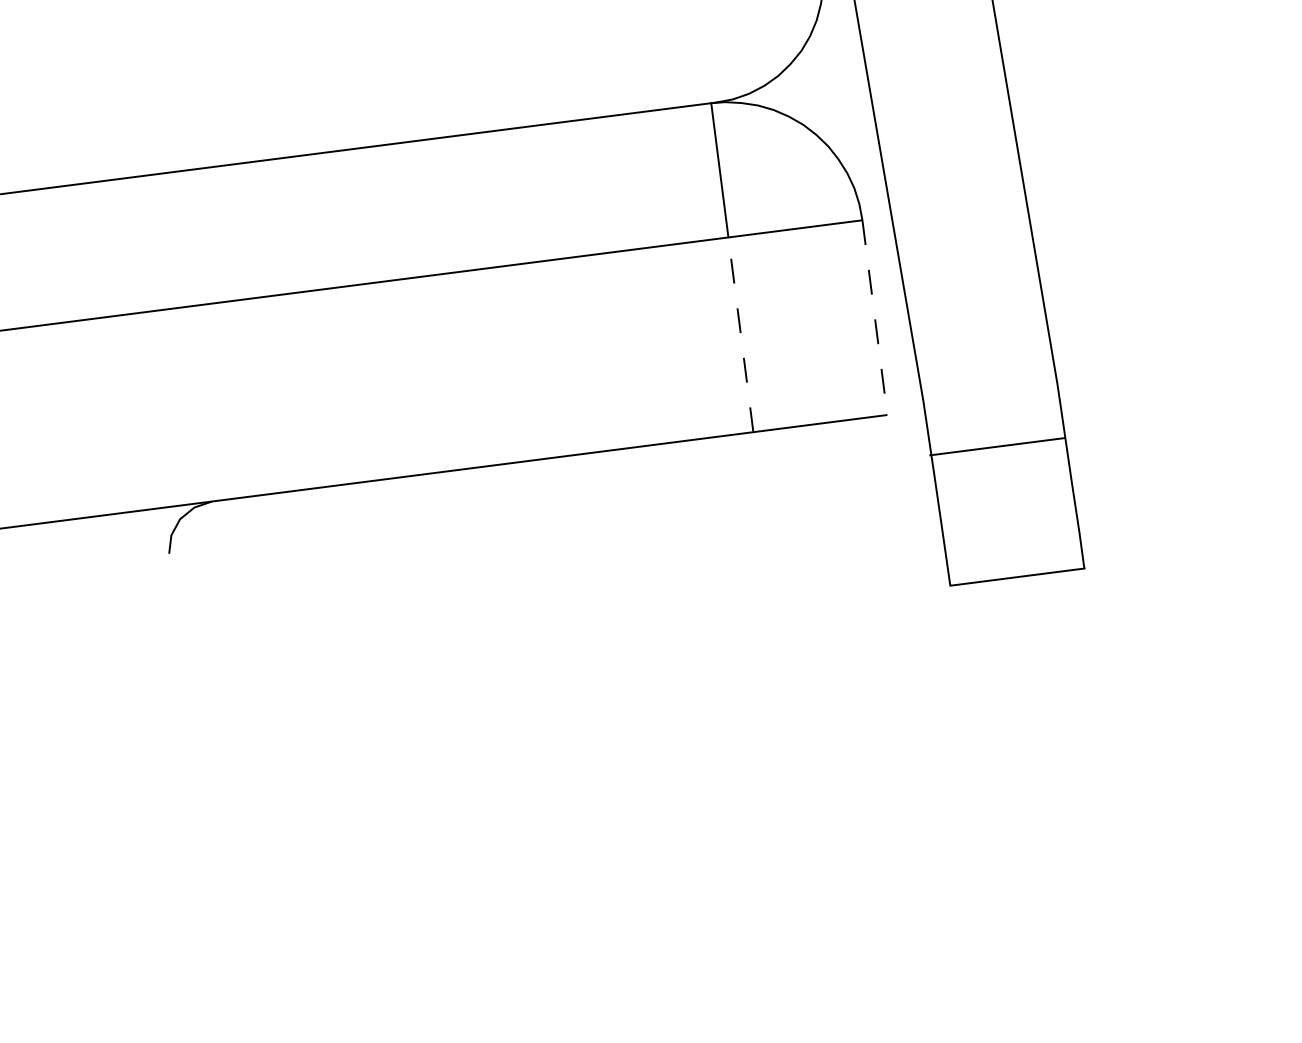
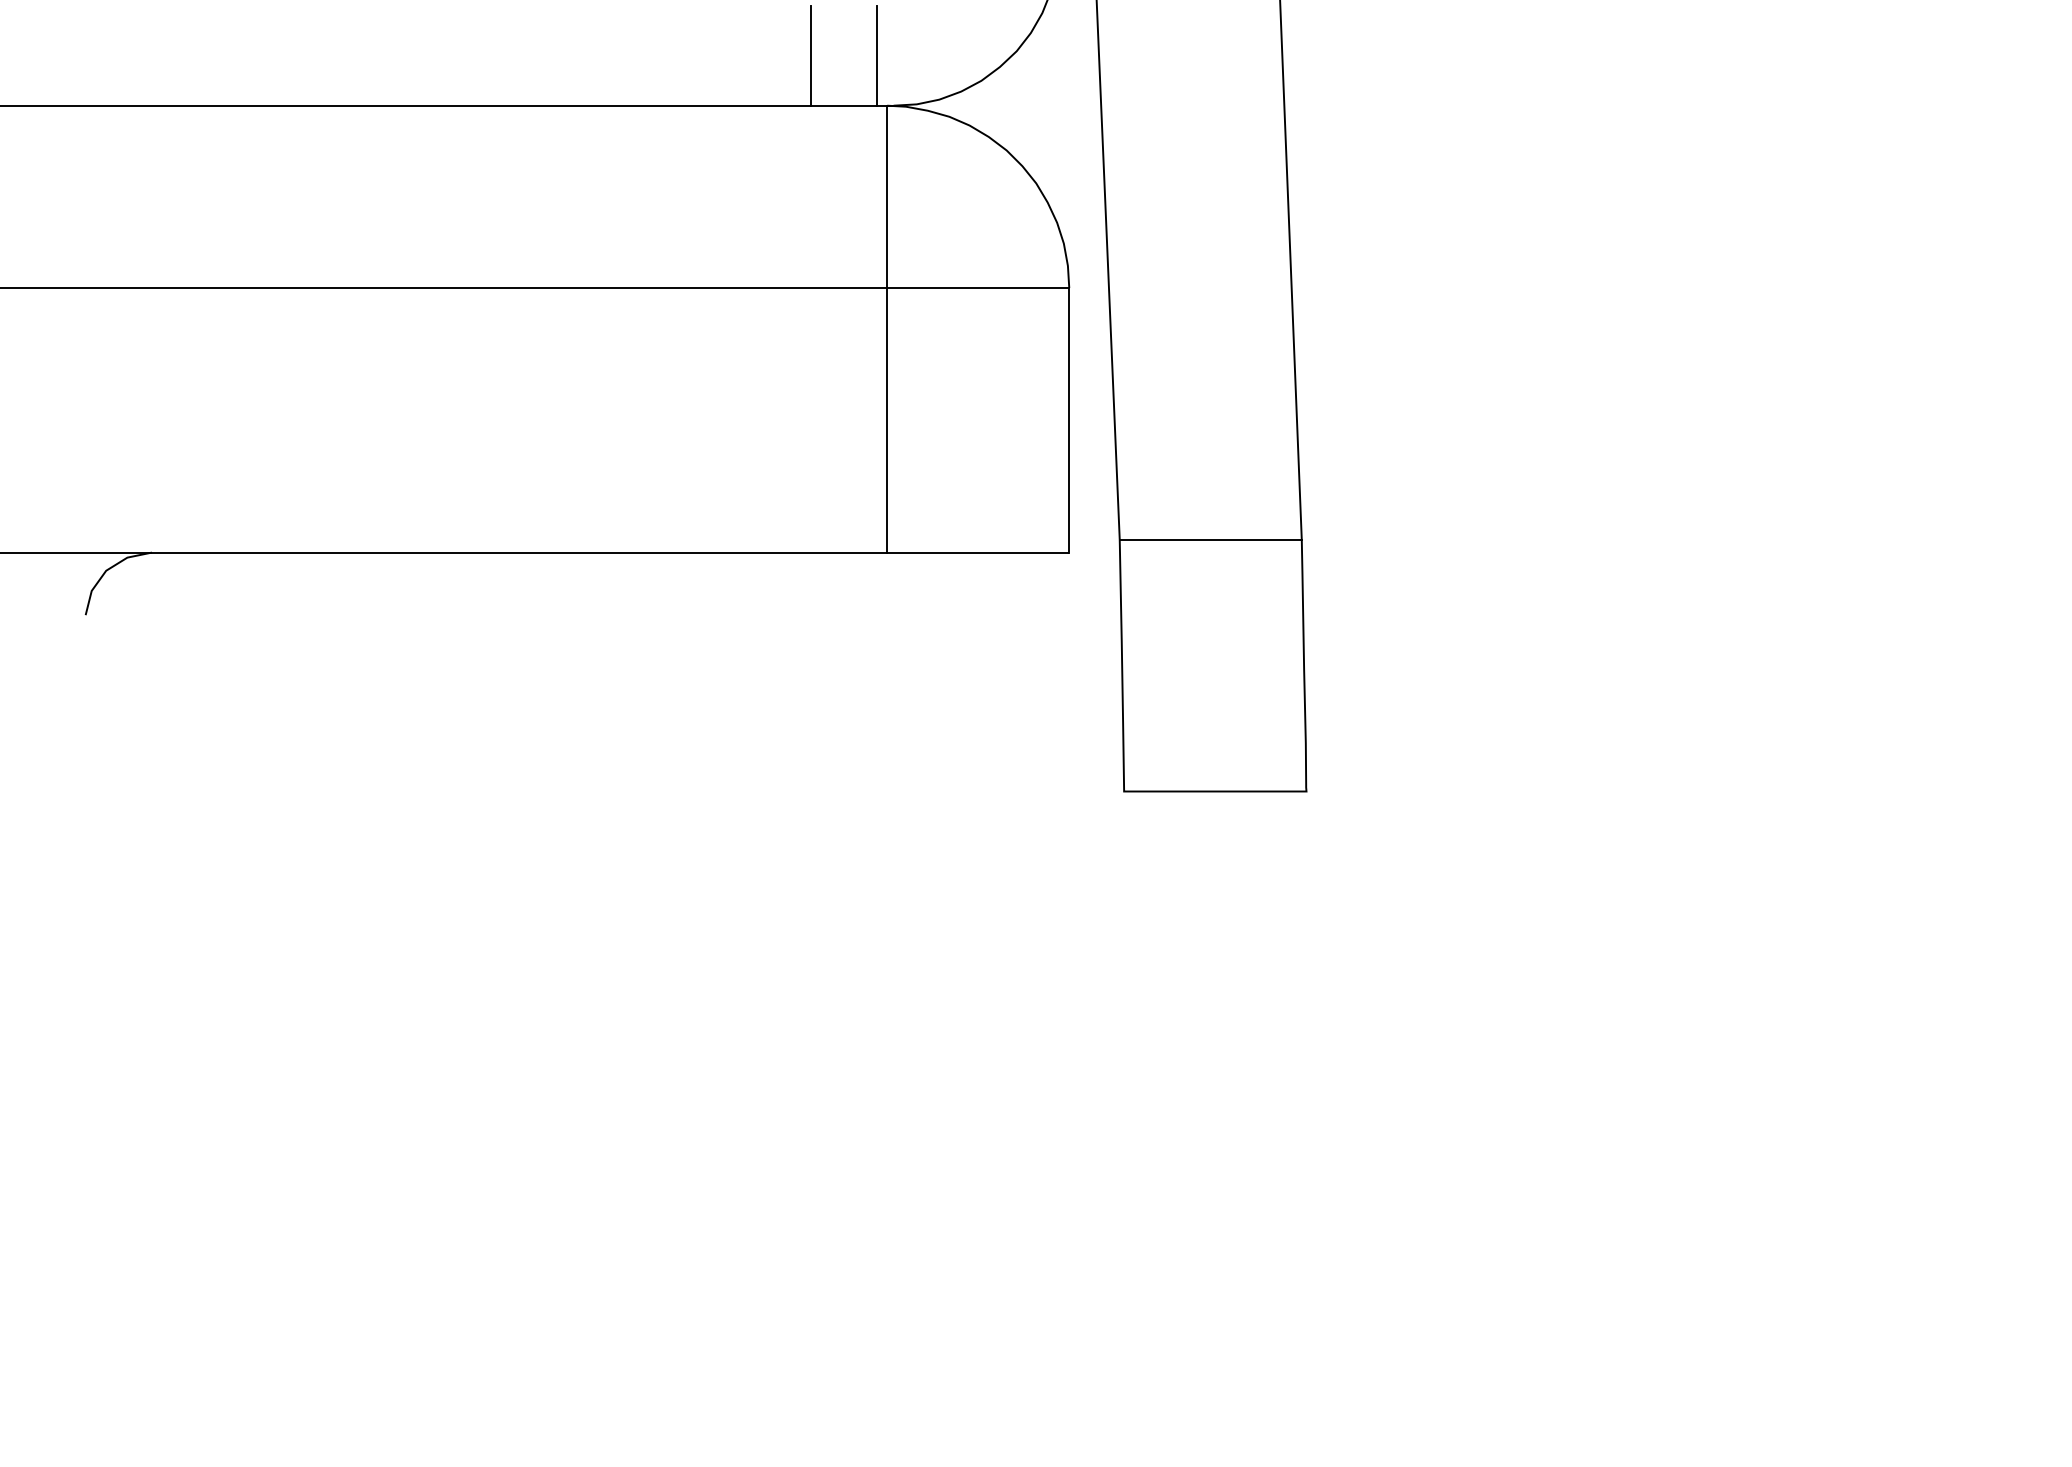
line: (699, 67) -> (877, 55), added
line: (650, 73) -> (811, 55), added
line: (875, 317) -> (1069, 420), dashed -> solid
line: (741, 334) -> (887, 419), dashed -> solid
line: (997, 446) -> (1210, 539), moved

